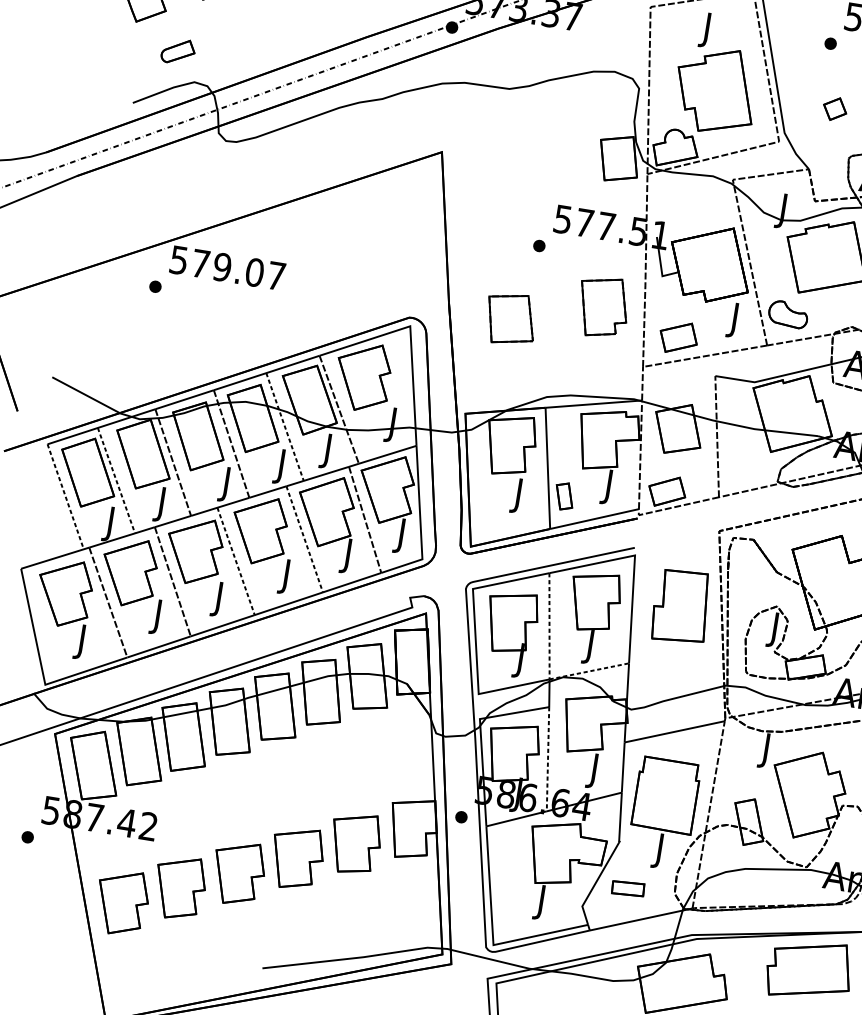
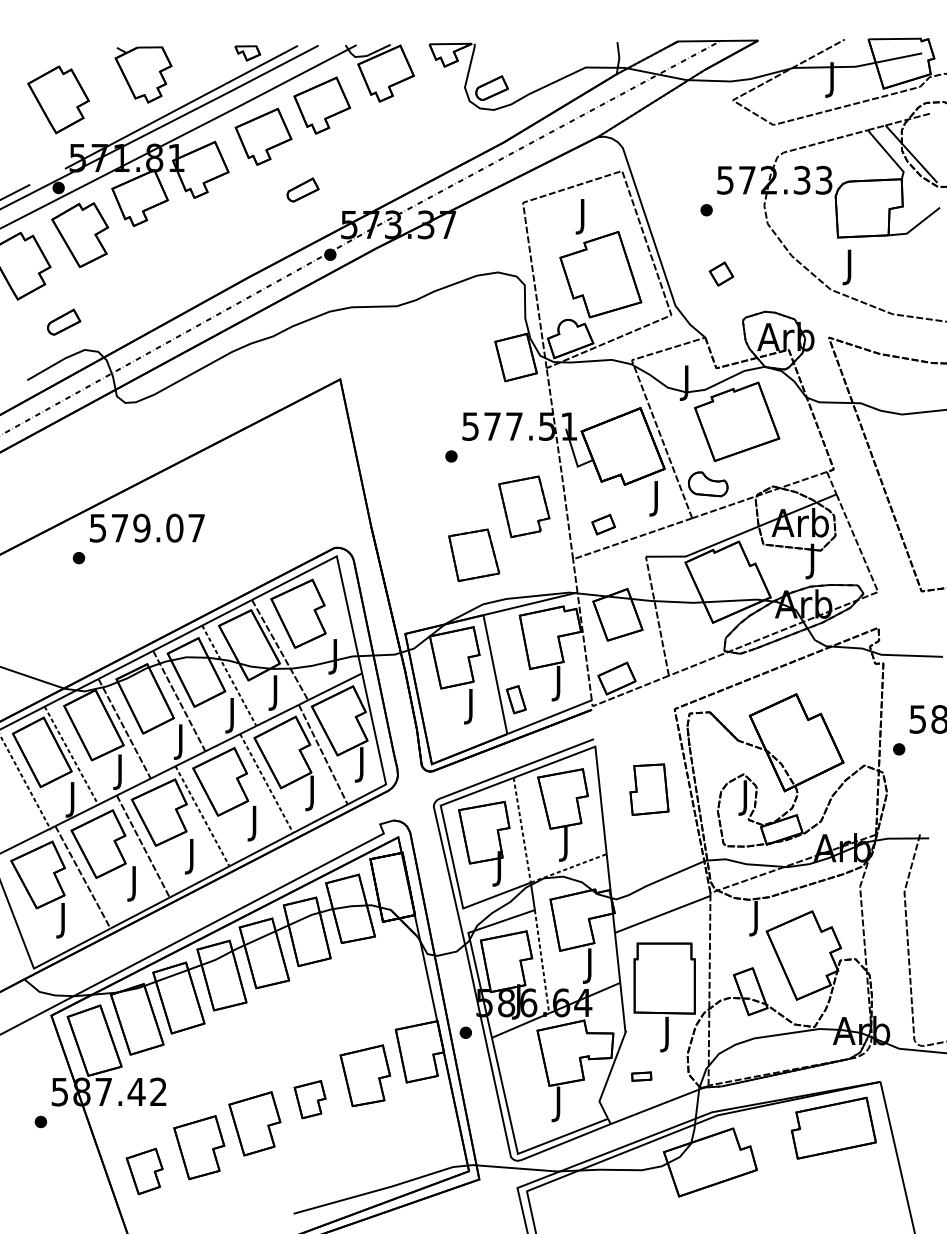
part: (511, 318) -> (474, 554), moved
part: (678, 337) -> (603, 524), size x0.6
part: (681, 606) -> (649, 789), size x0.7
part: (296, 858) -> (309, 1099), size x0.6
part: (627, 888) -> (641, 1076), size x0.6
part: (122, 902) -> (144, 1171), size x0.7

